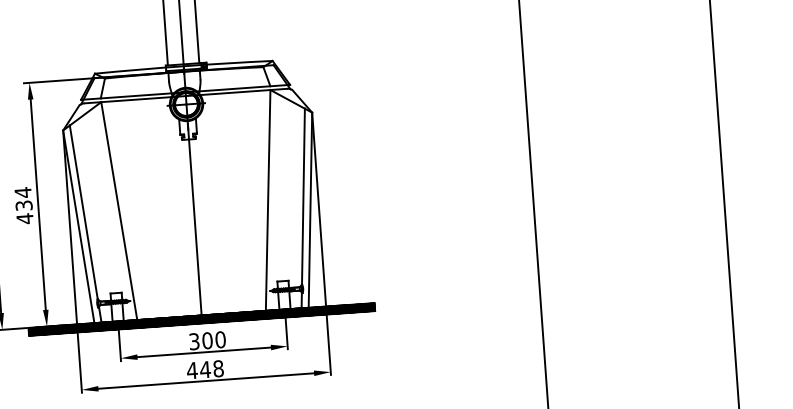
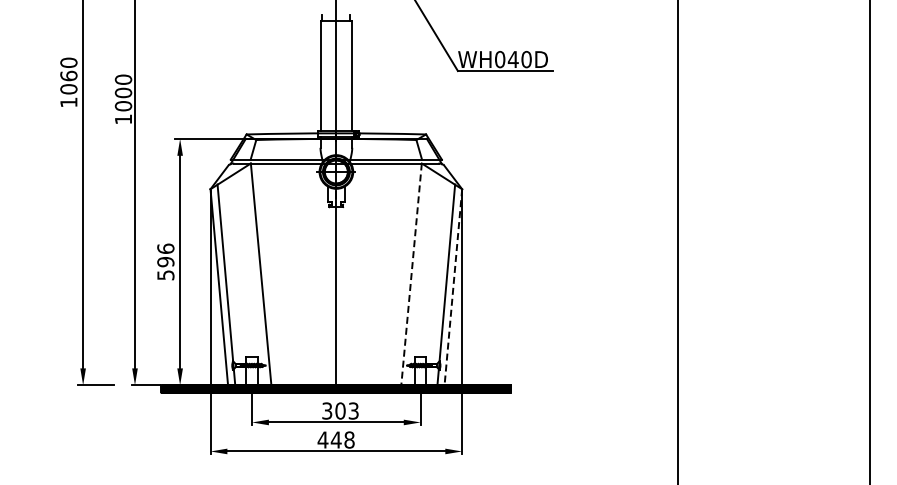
line: (268, 200) -> (411, 274), solid -> dashed
text: (23, 205) -> (165, 261), 434 -> 596
line: (310, 210) -> (453, 287), solid -> dashed
text: (220, 339) -> (353, 410), 300 -> 303

